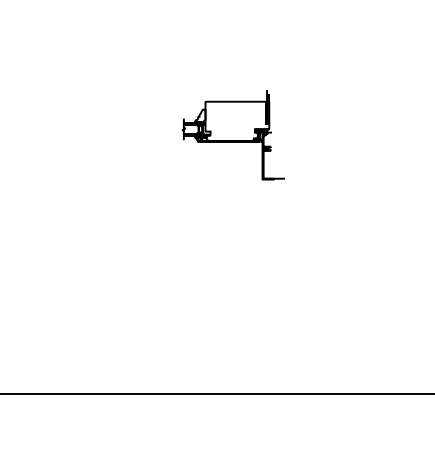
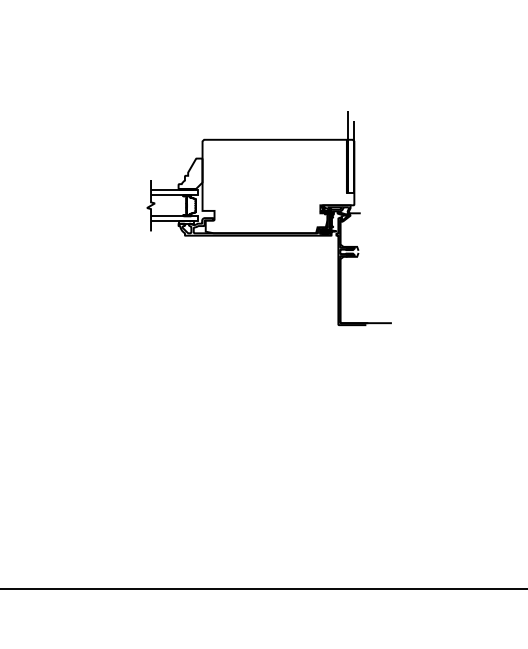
part: (233, 134) -> (269, 218), size x1.67

